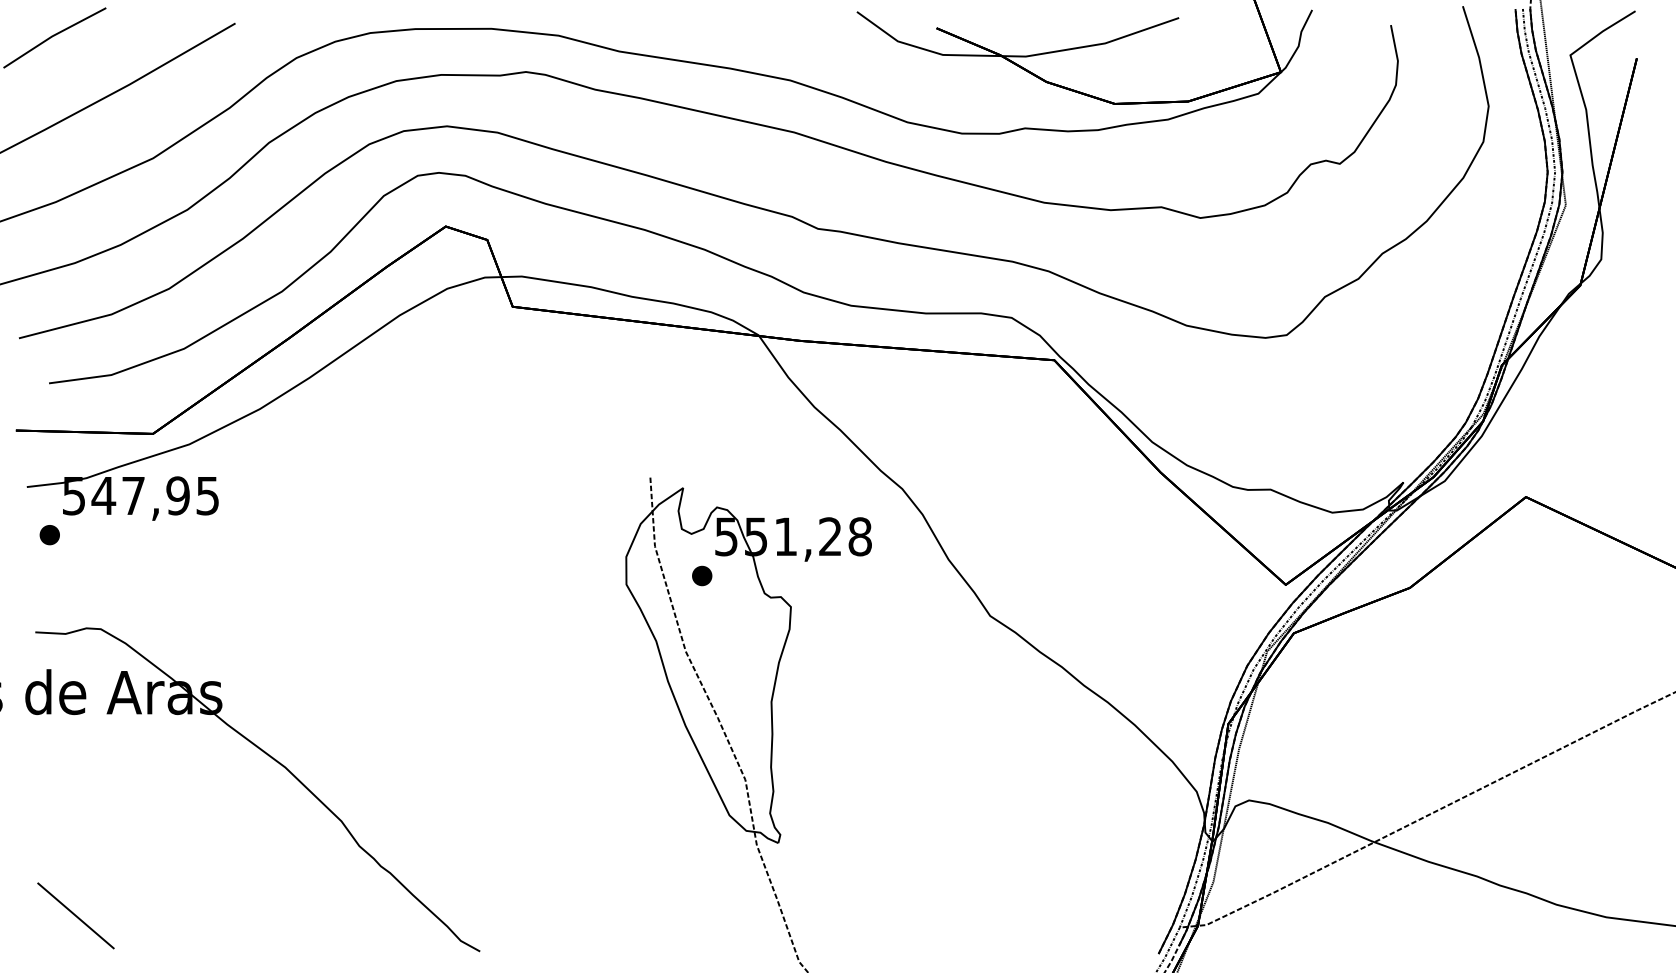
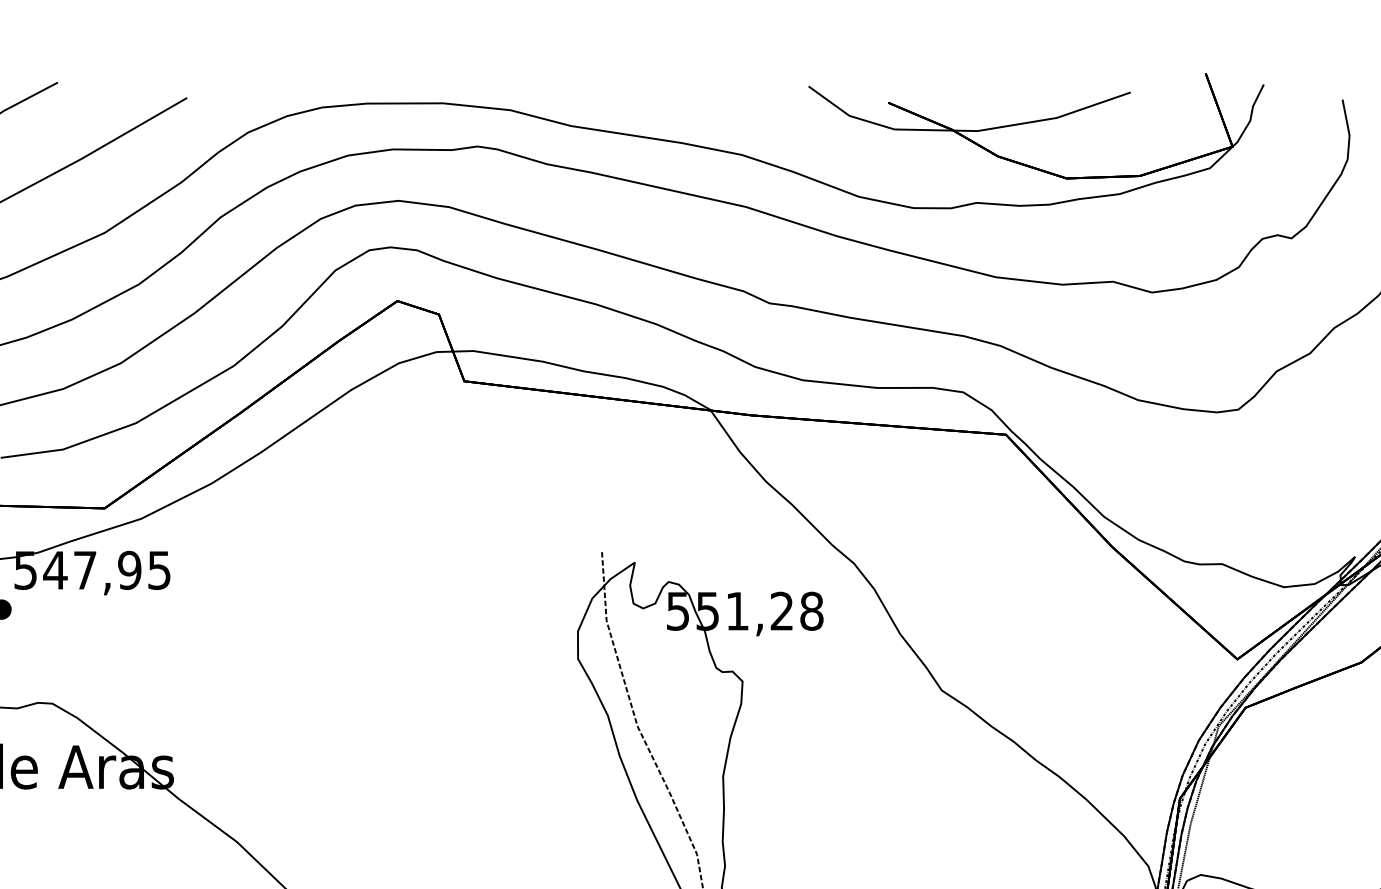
part: (702, 575) -> (654, 650), removed

